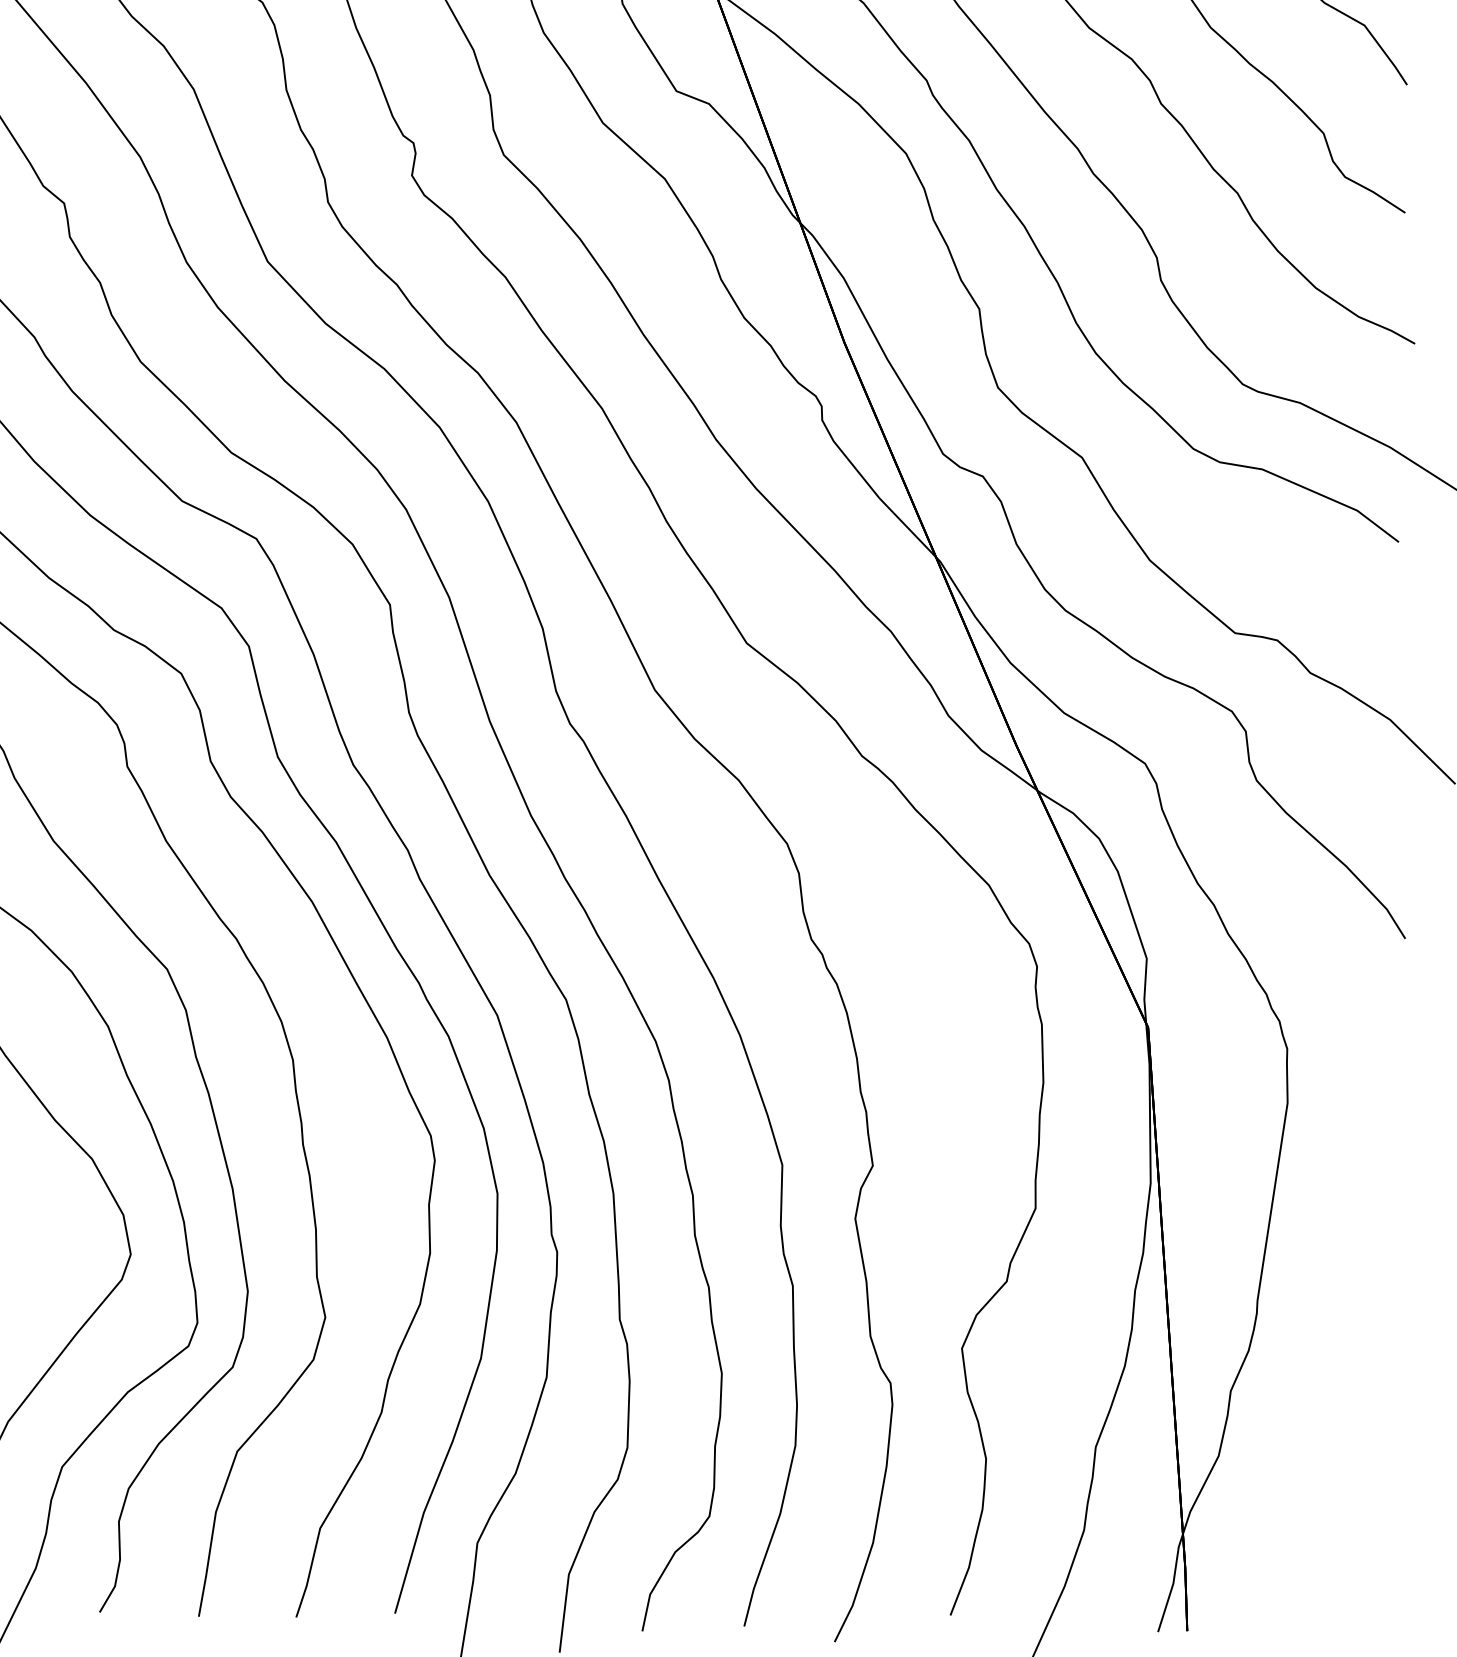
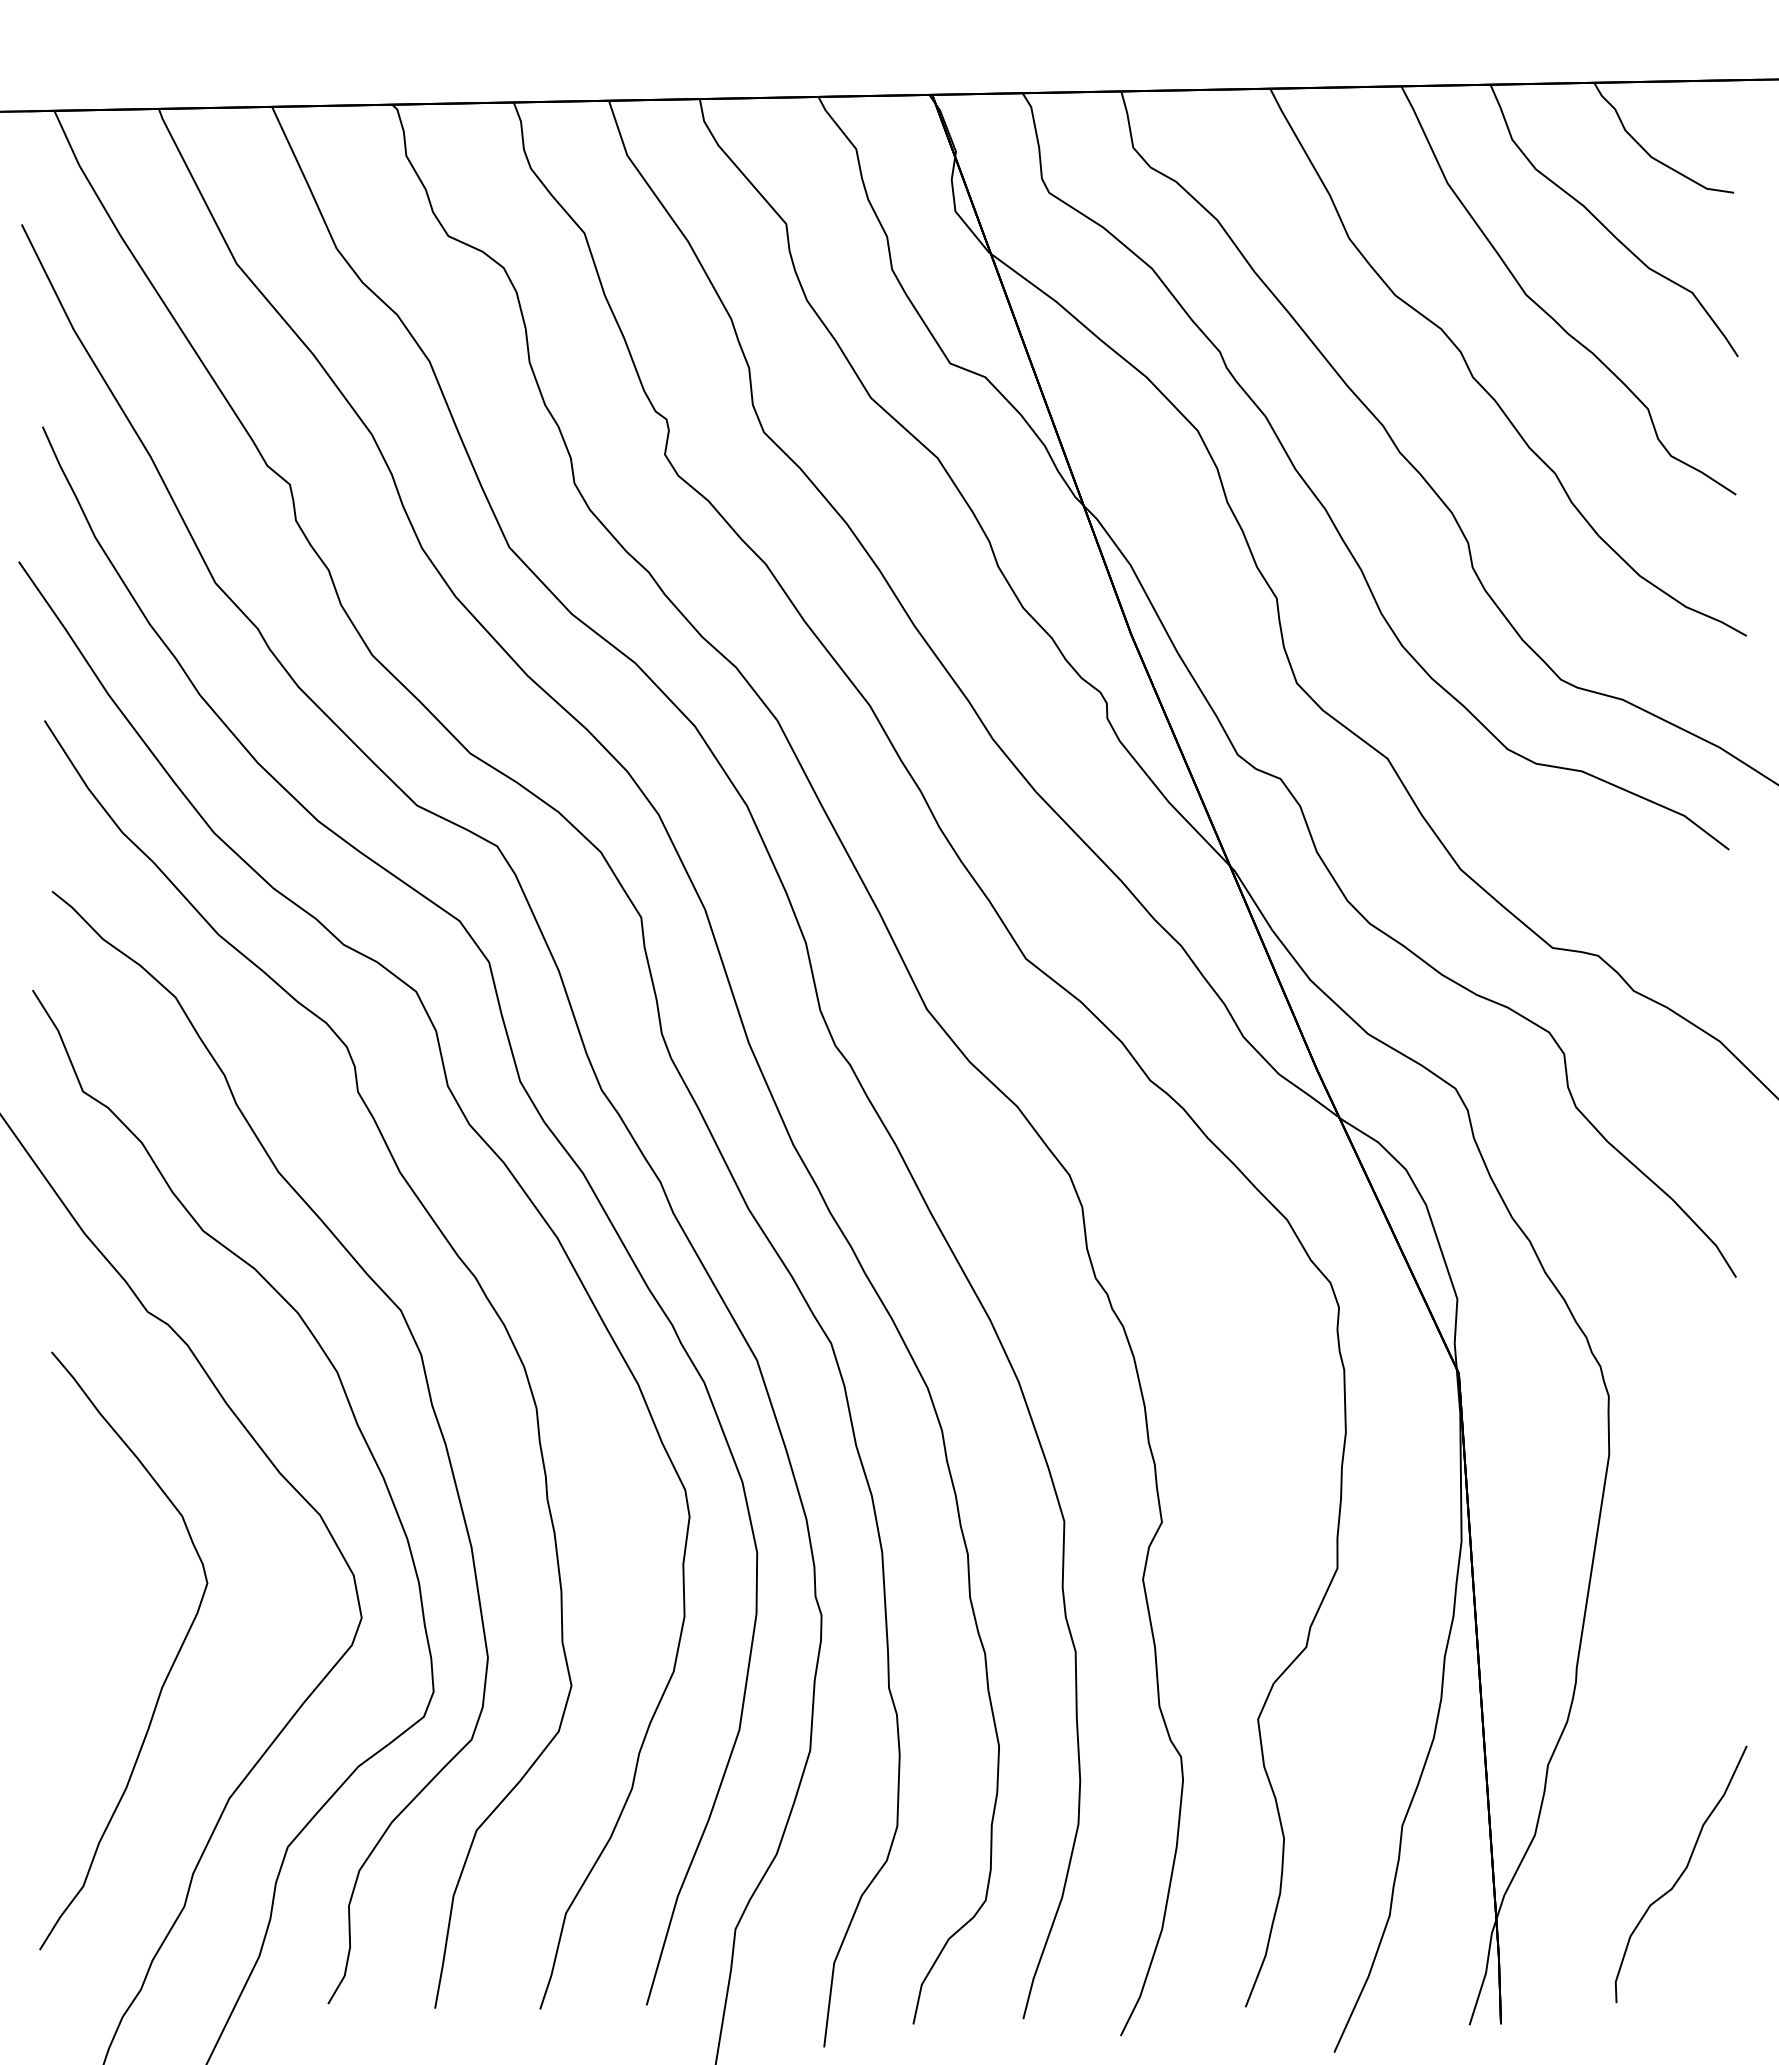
curve: (1354, 1491) -> (1681, 1873), added

